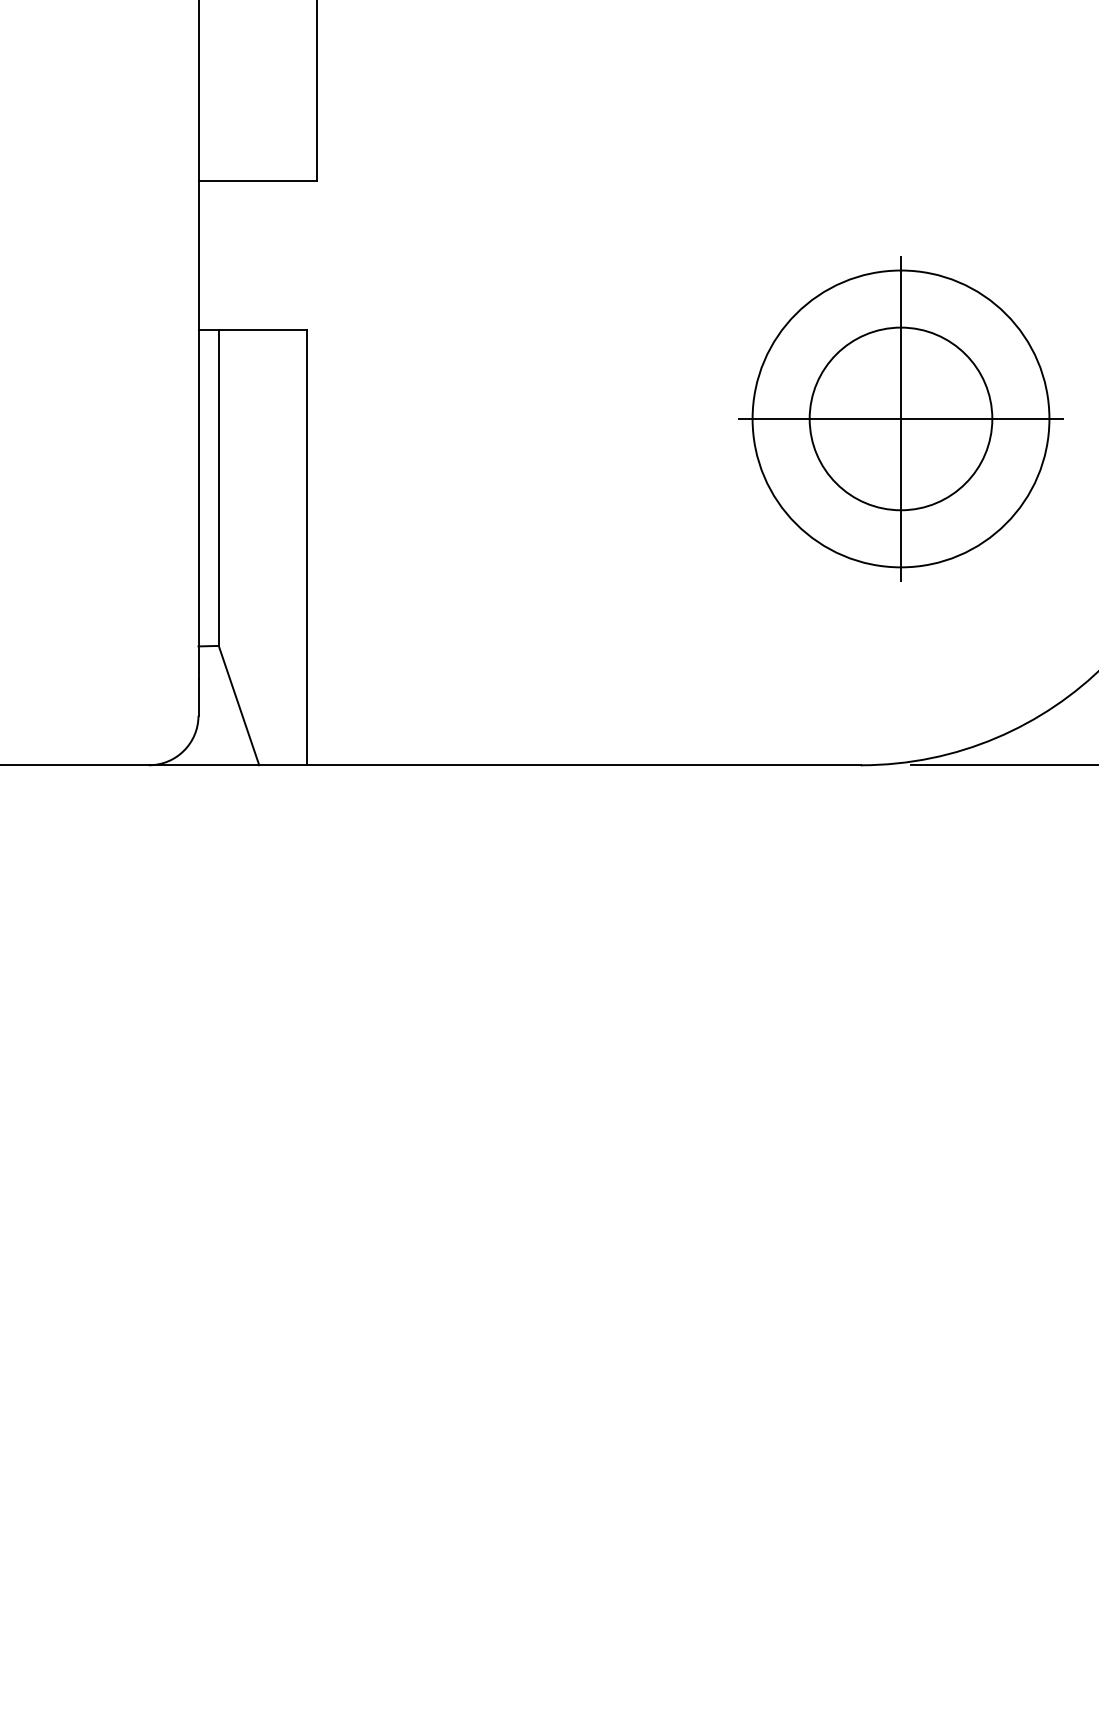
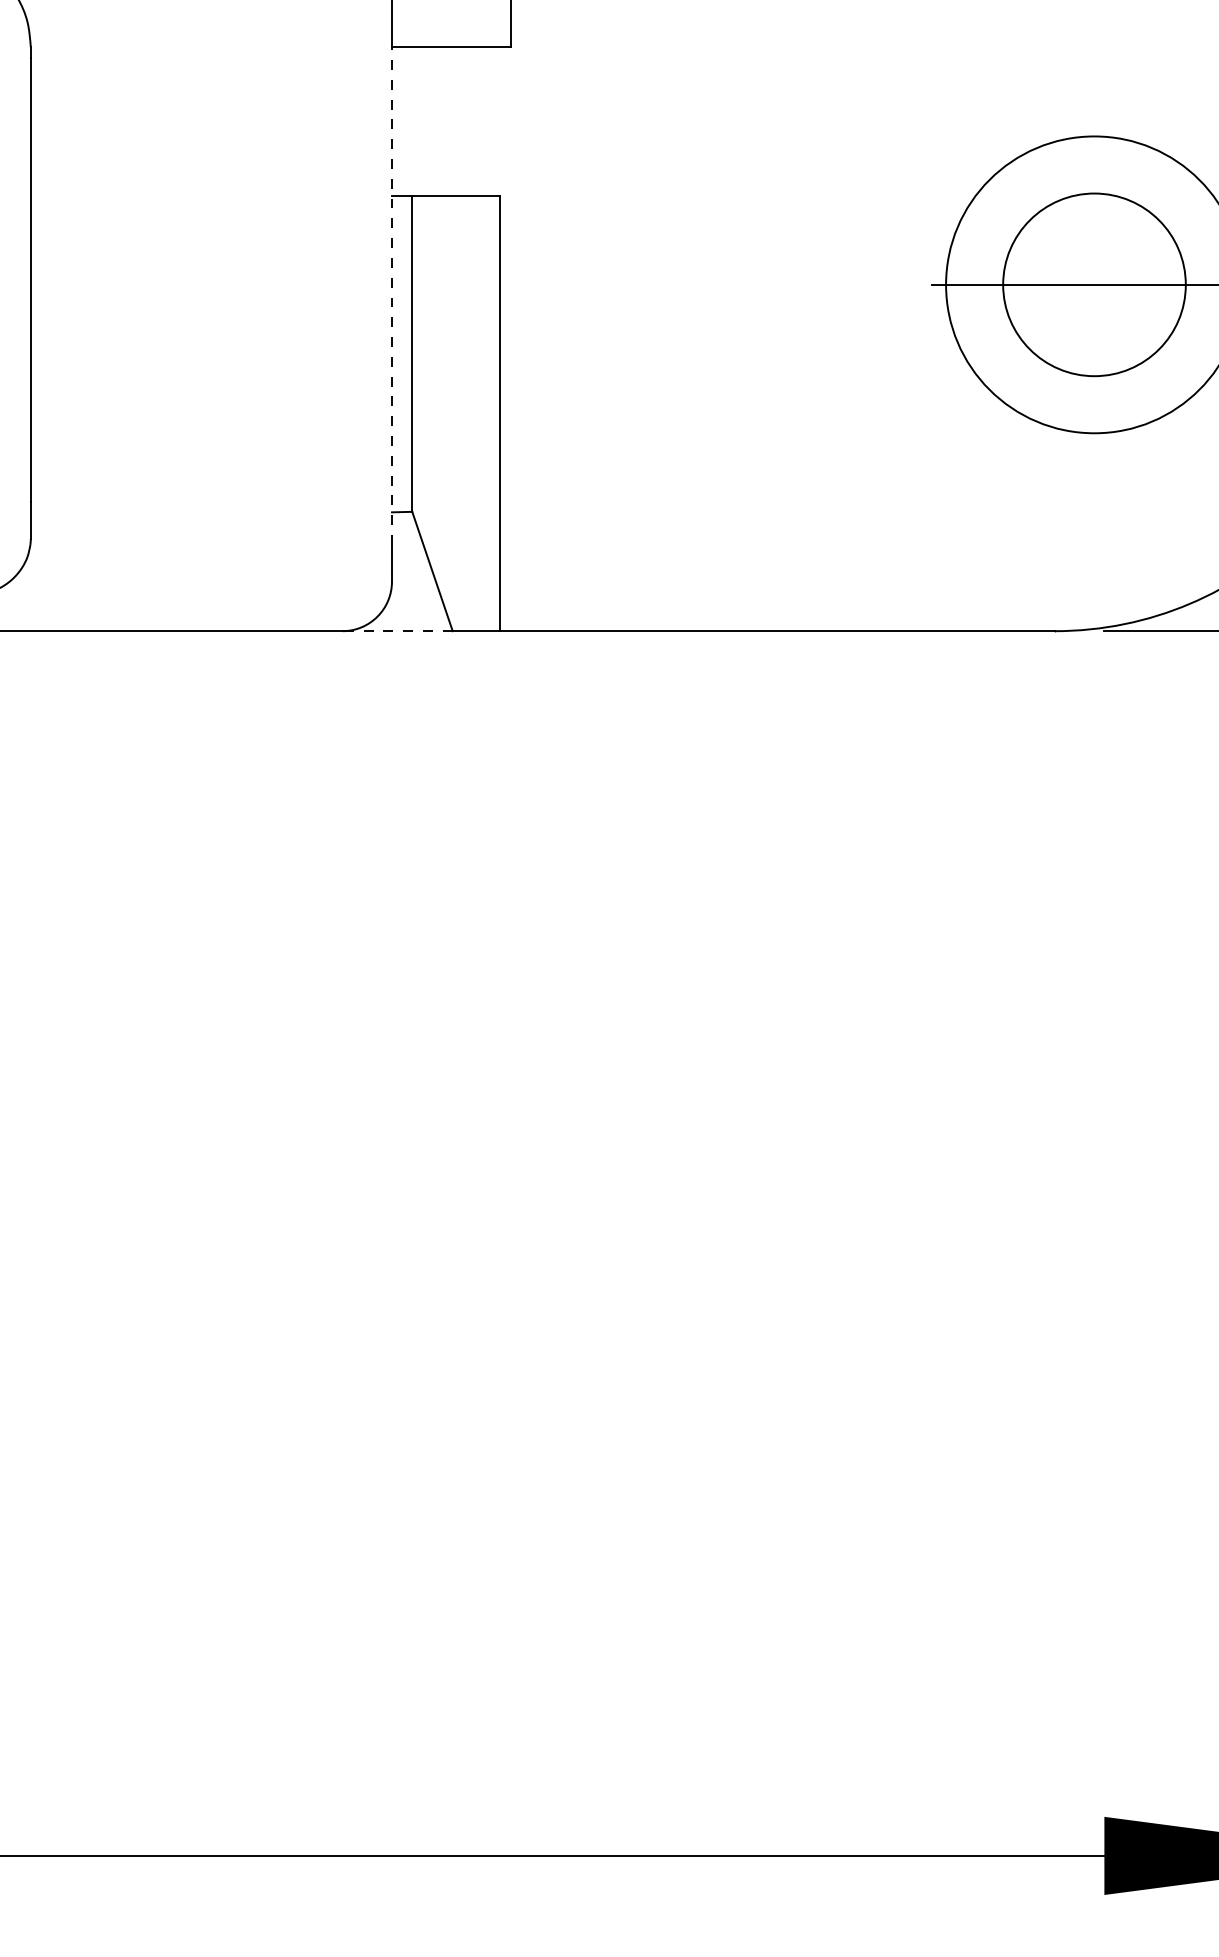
line: (901, 418) -> (1094, 284), removed
line: (198, 430) -> (391, 296), solid -> dashed
line: (204, 765) -> (397, 631), solid -> dashed

